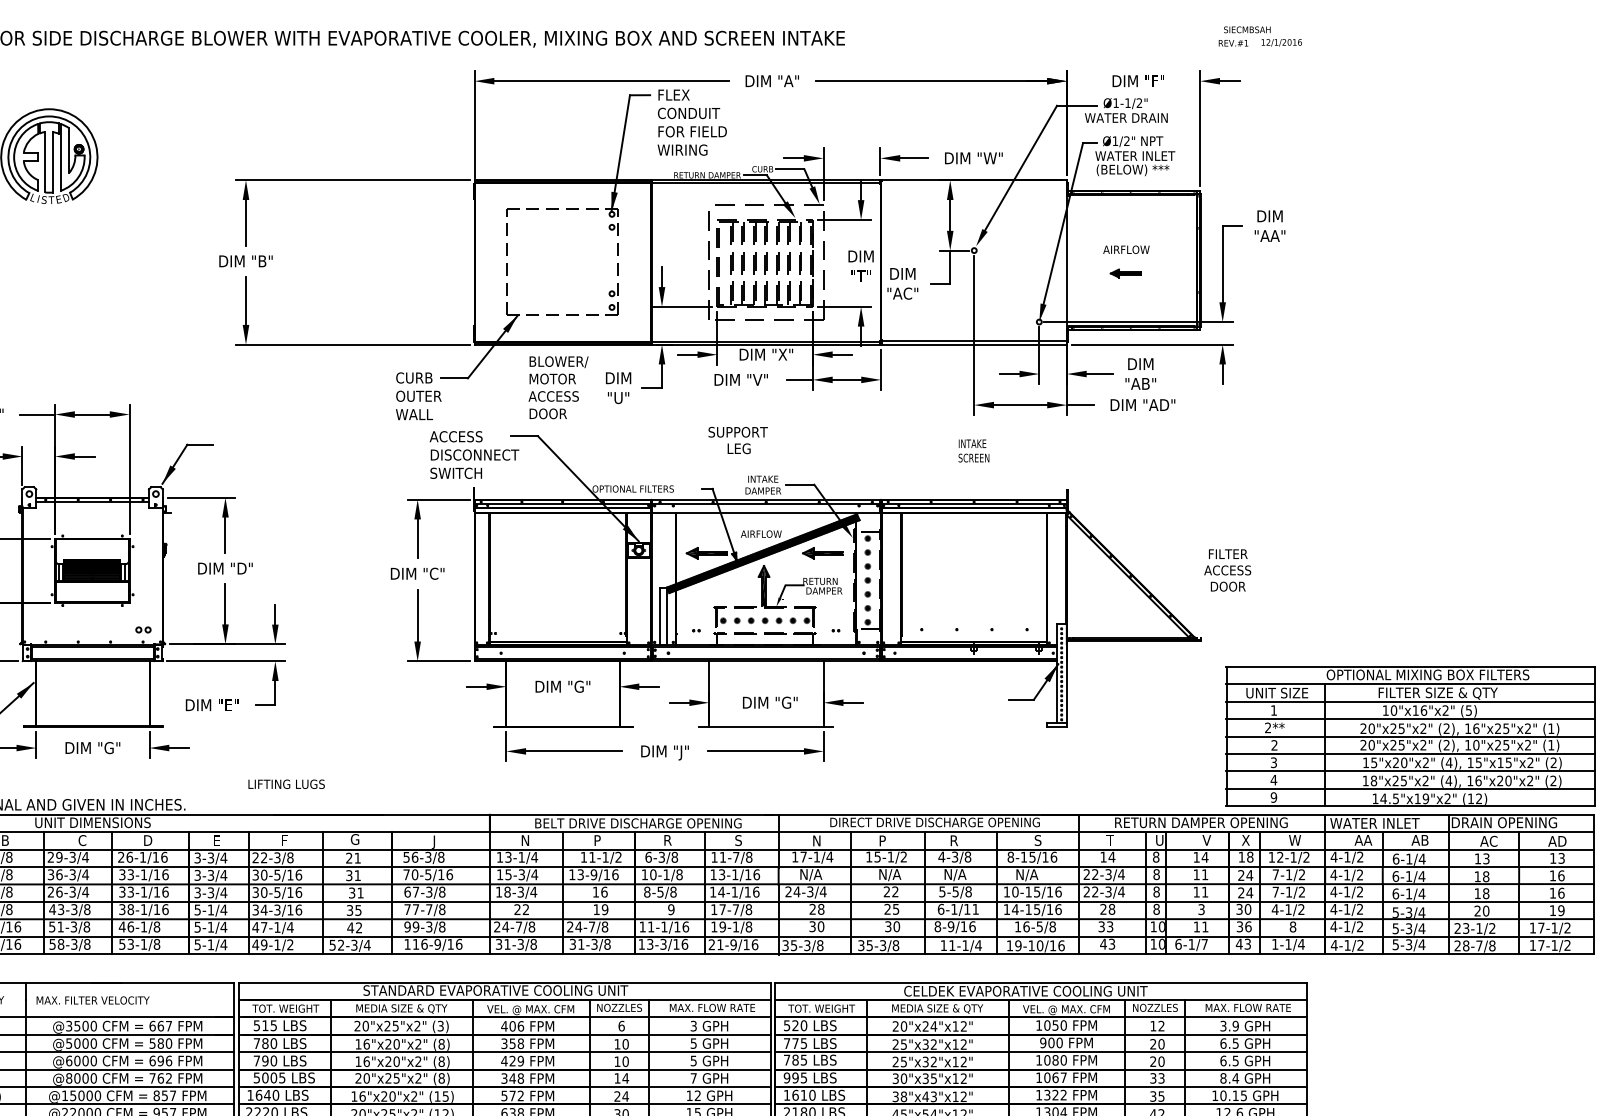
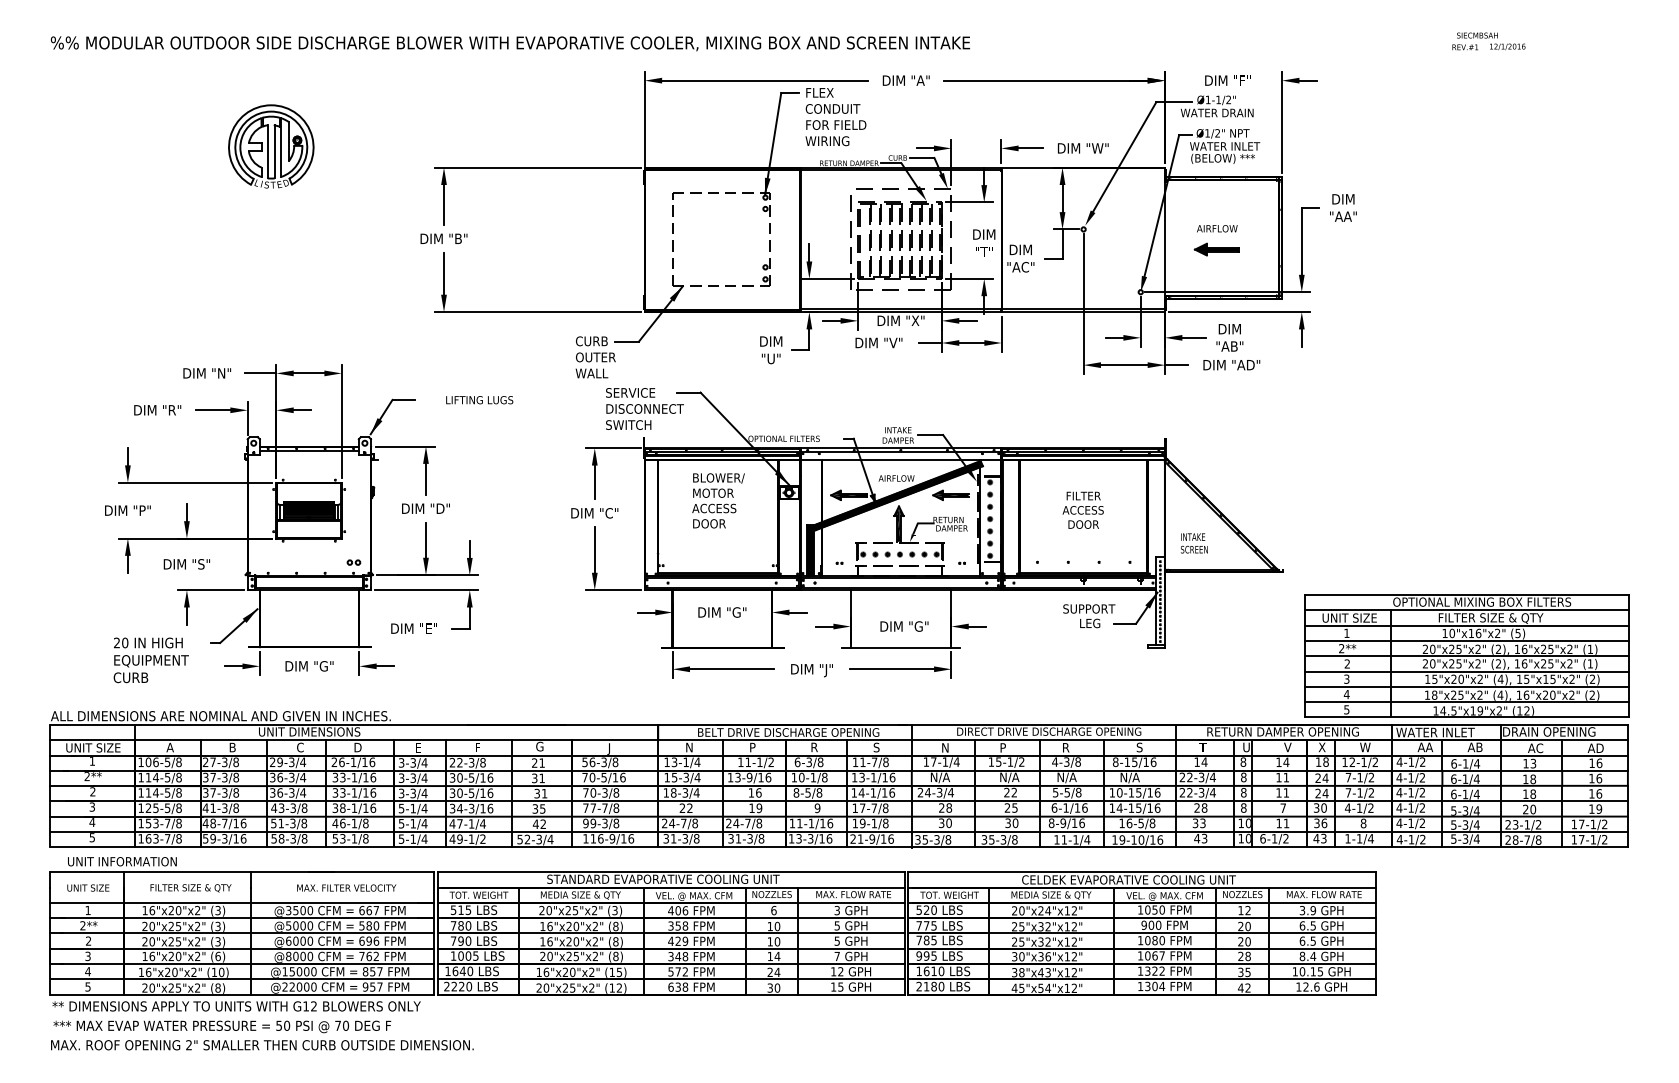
text: (1259, 36) -> (1488, 41), moved
part: (1125, 273) -> (1216, 249), size x1.67
text: (558, 387) -> (718, 500), moved
text: (458, 436) -> (630, 392), ACCESS -> SERVICE
text: (738, 440) -> (1089, 616), moved
text: (974, 451) -> (1194, 543), moved
text: (1226, 569) -> (1082, 509), moved
hatch: (663, 616) -> (810, 550), added
text: (1476, 744) -> (1524, 663), 10"x25"x2" -> 16"x25"x2"
text: (286, 784) -> (479, 400), moved
text: (1273, 797) -> (1346, 709), 9 -> 5
text: (1561, 858) -> (1599, 763), 13 -> 16
text: (50, 891) -> (272, 792), 26-3/4 -> 36-3/4
text: (411, 891) -> (589, 792), 67-3/8 -> 70-3/8
text: (975, 908) -> (1084, 807), 6-1/11 -> 6-1/16
text: (1200, 909) -> (1282, 808), 3 -> 7
text: (1204, 944) -> (1285, 838), 6-1/7 -> 6-1/2
text: (92, 999) -> (346, 887), moved
text: (256, 1077) -> (453, 955), 5005 -> 1005
text: (934, 1078) -> (1048, 956), 30"x35"x12" -> 30"x36"x12"
text: (1157, 1078) -> (1244, 956), 33 -> 28

